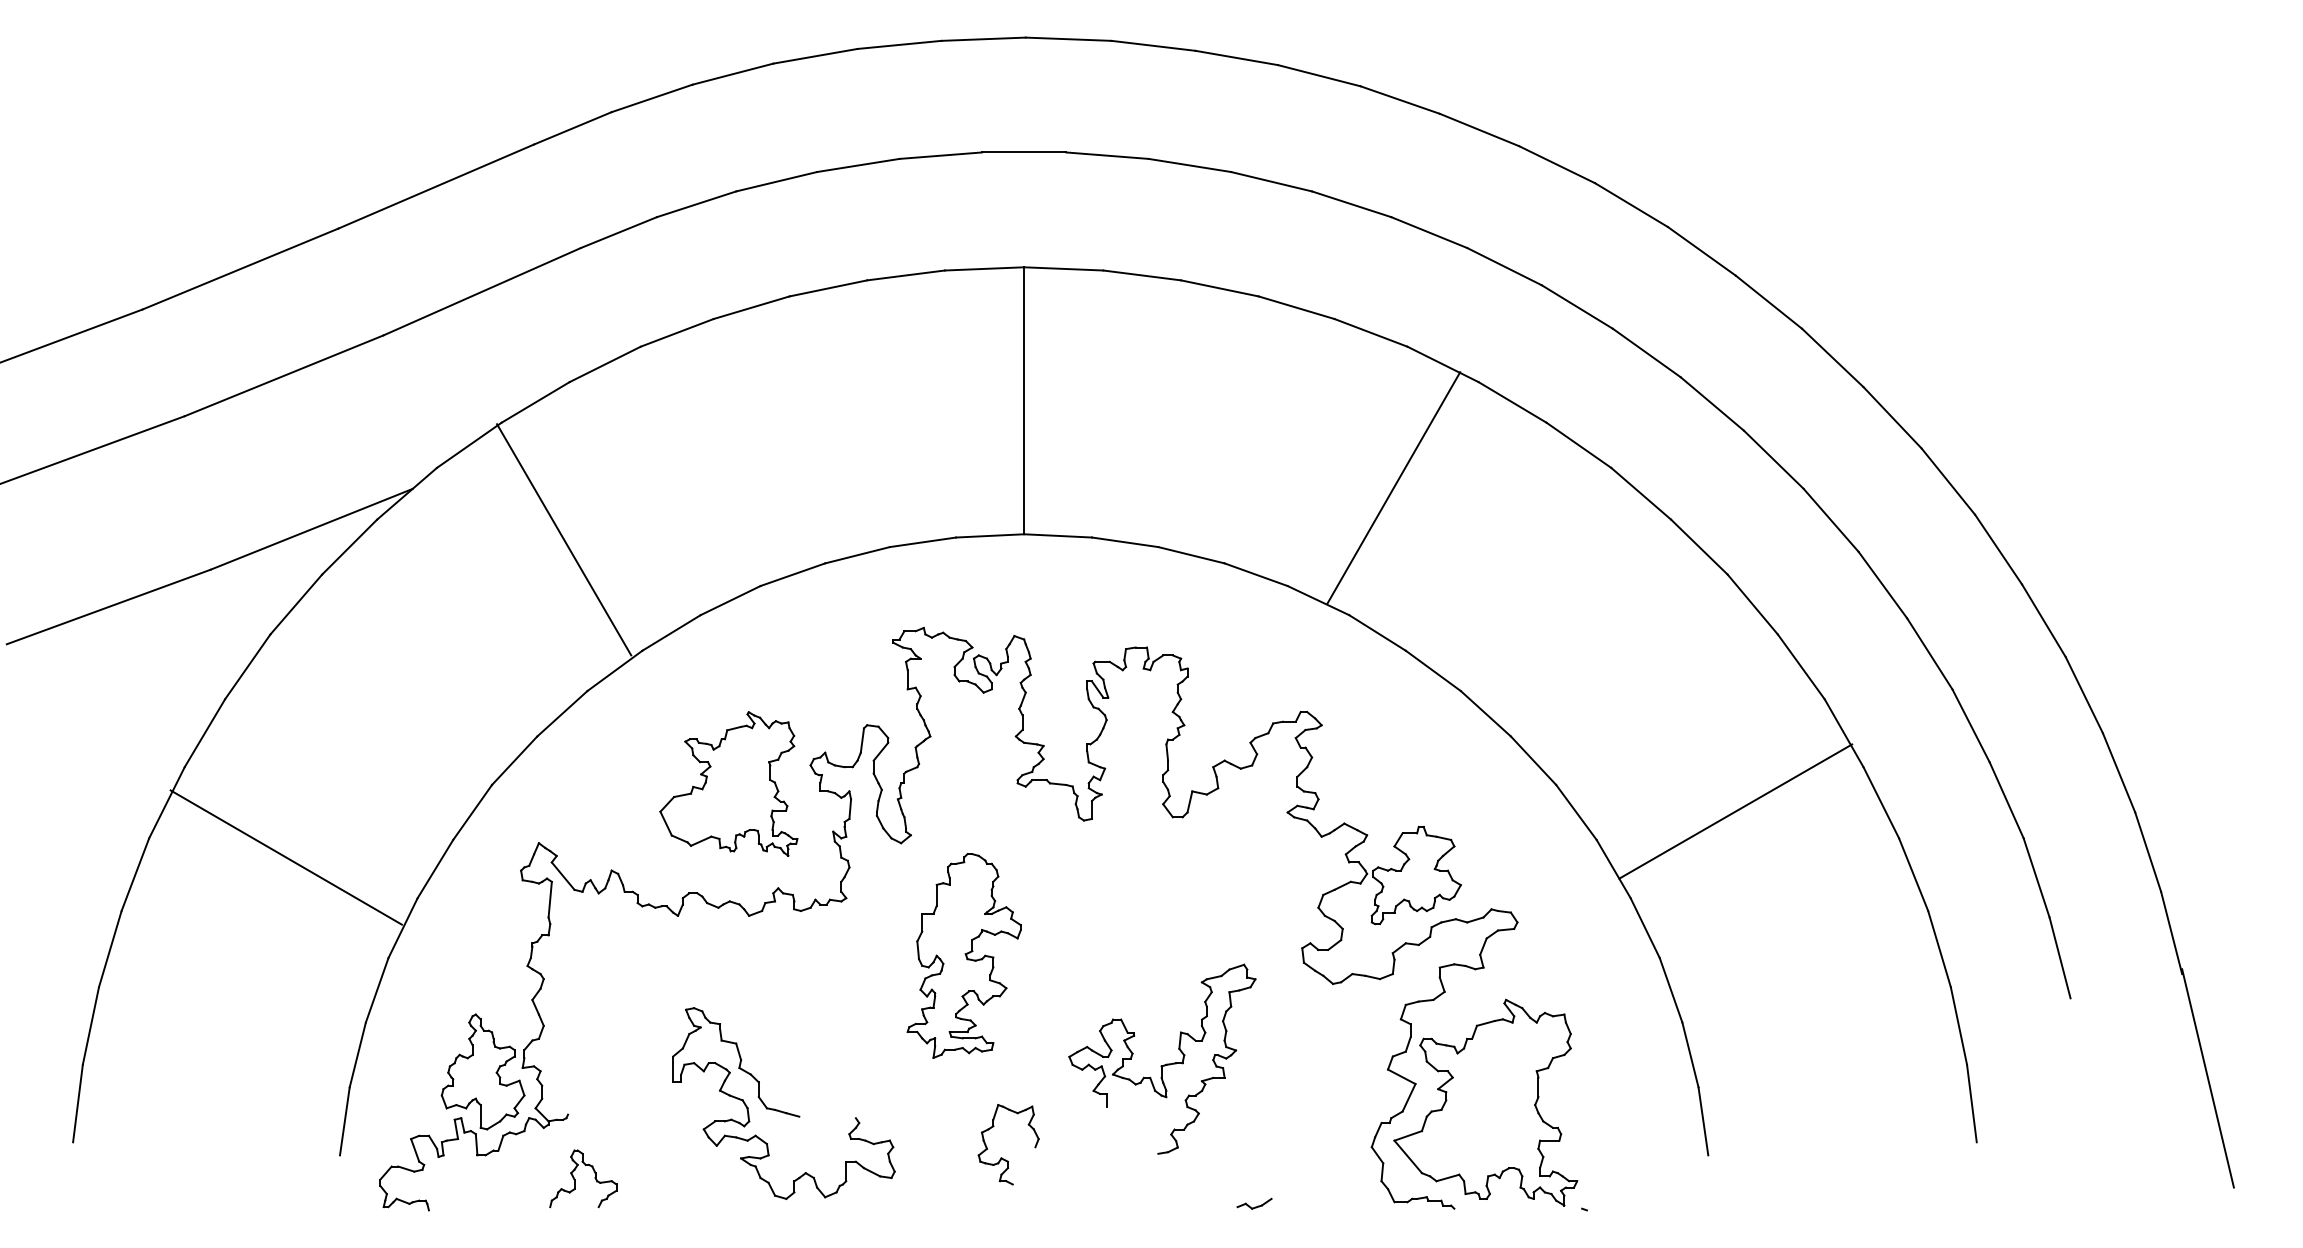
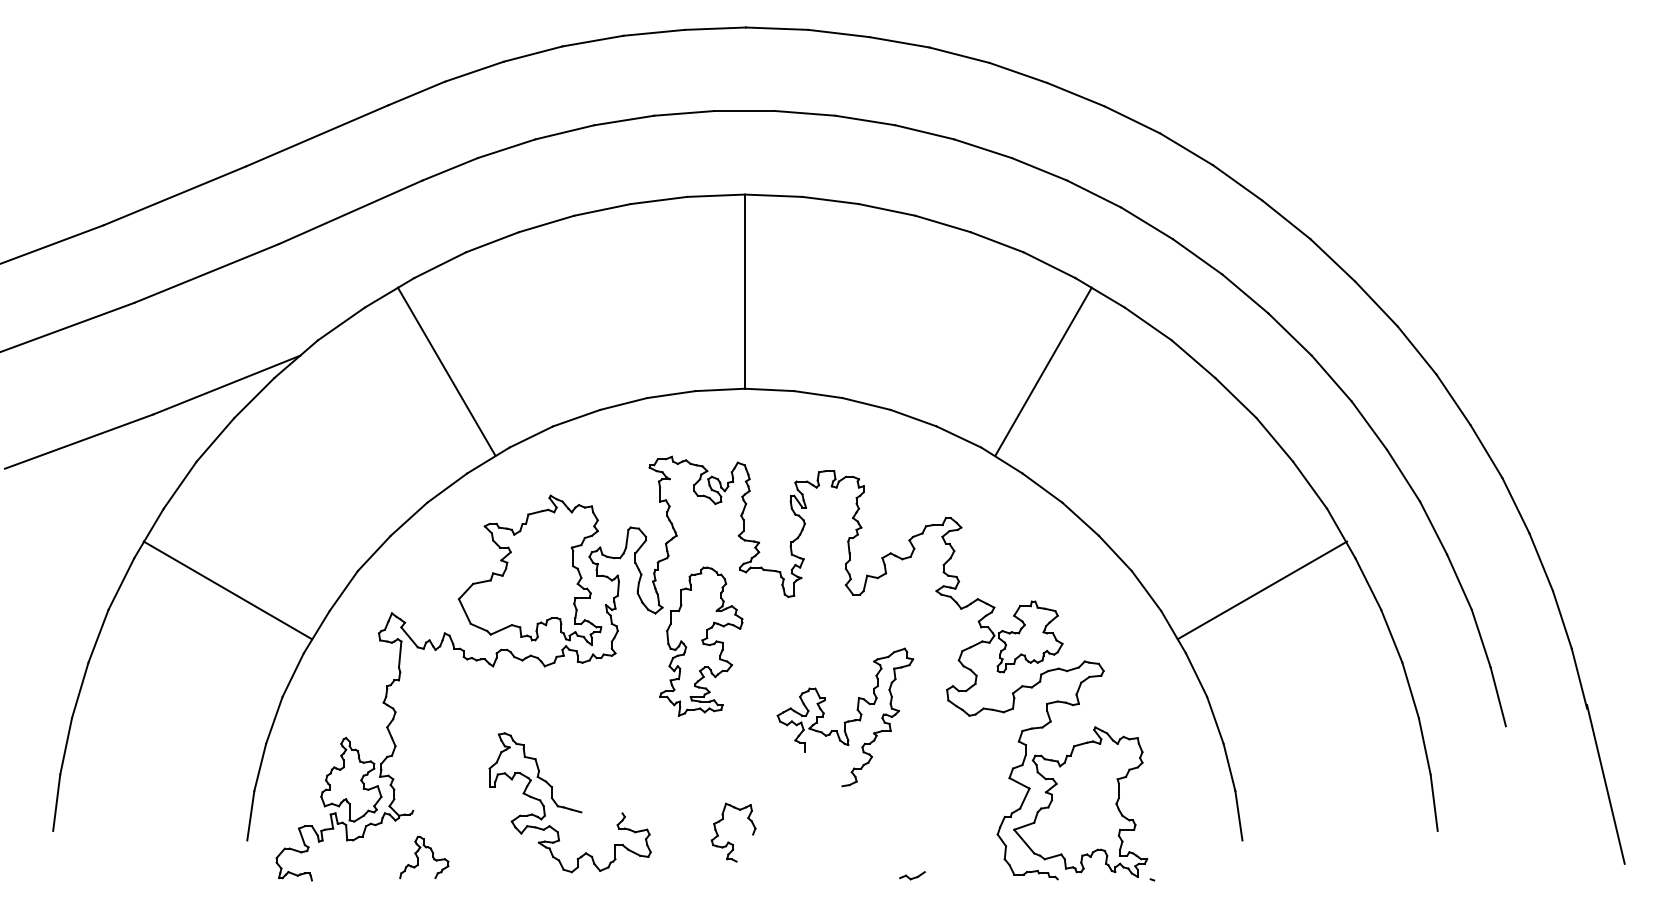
line: (1393, 487) -> (1043, 371), moved
line: (564, 539) -> (446, 371), moved
part: (728, 783) -> (529, 570), size x1.43
line: (285, 857) -> (227, 590), moved
part: (963, 955) -> (700, 641), moved
part: (1163, 1064) -> (846, 721), moved

